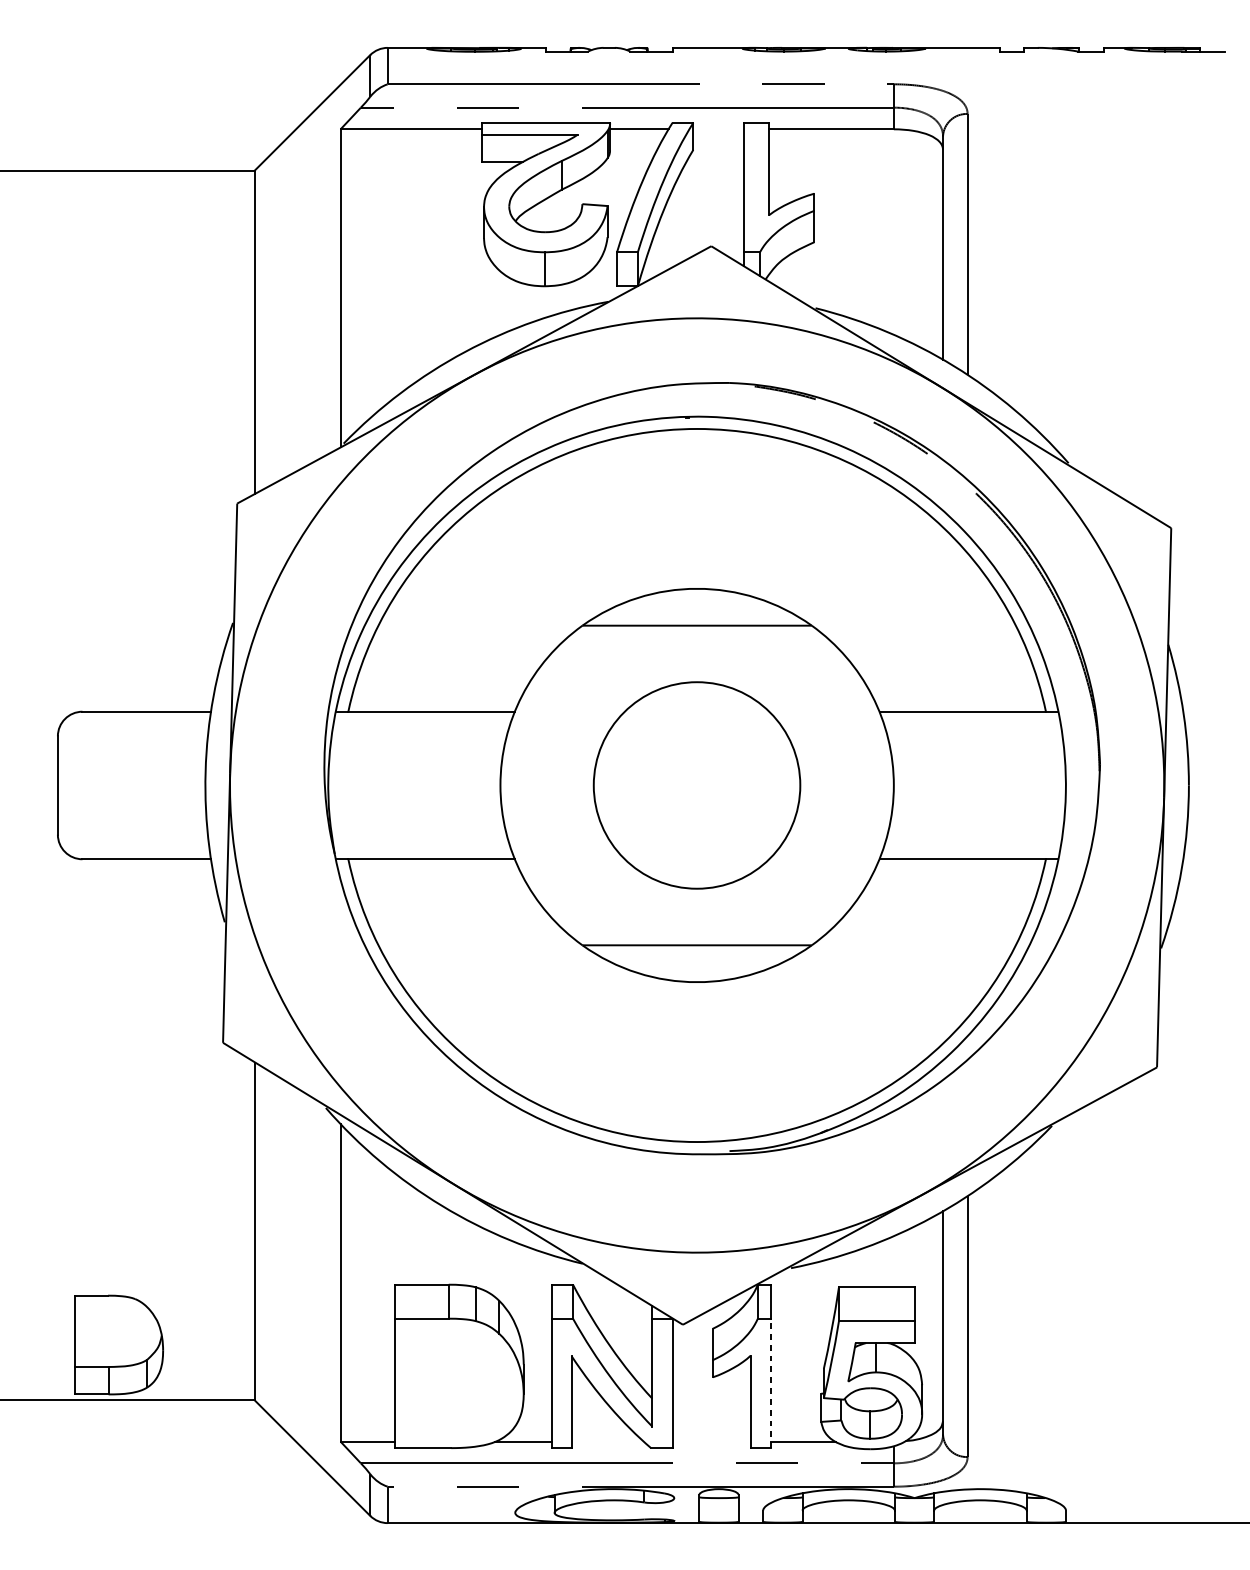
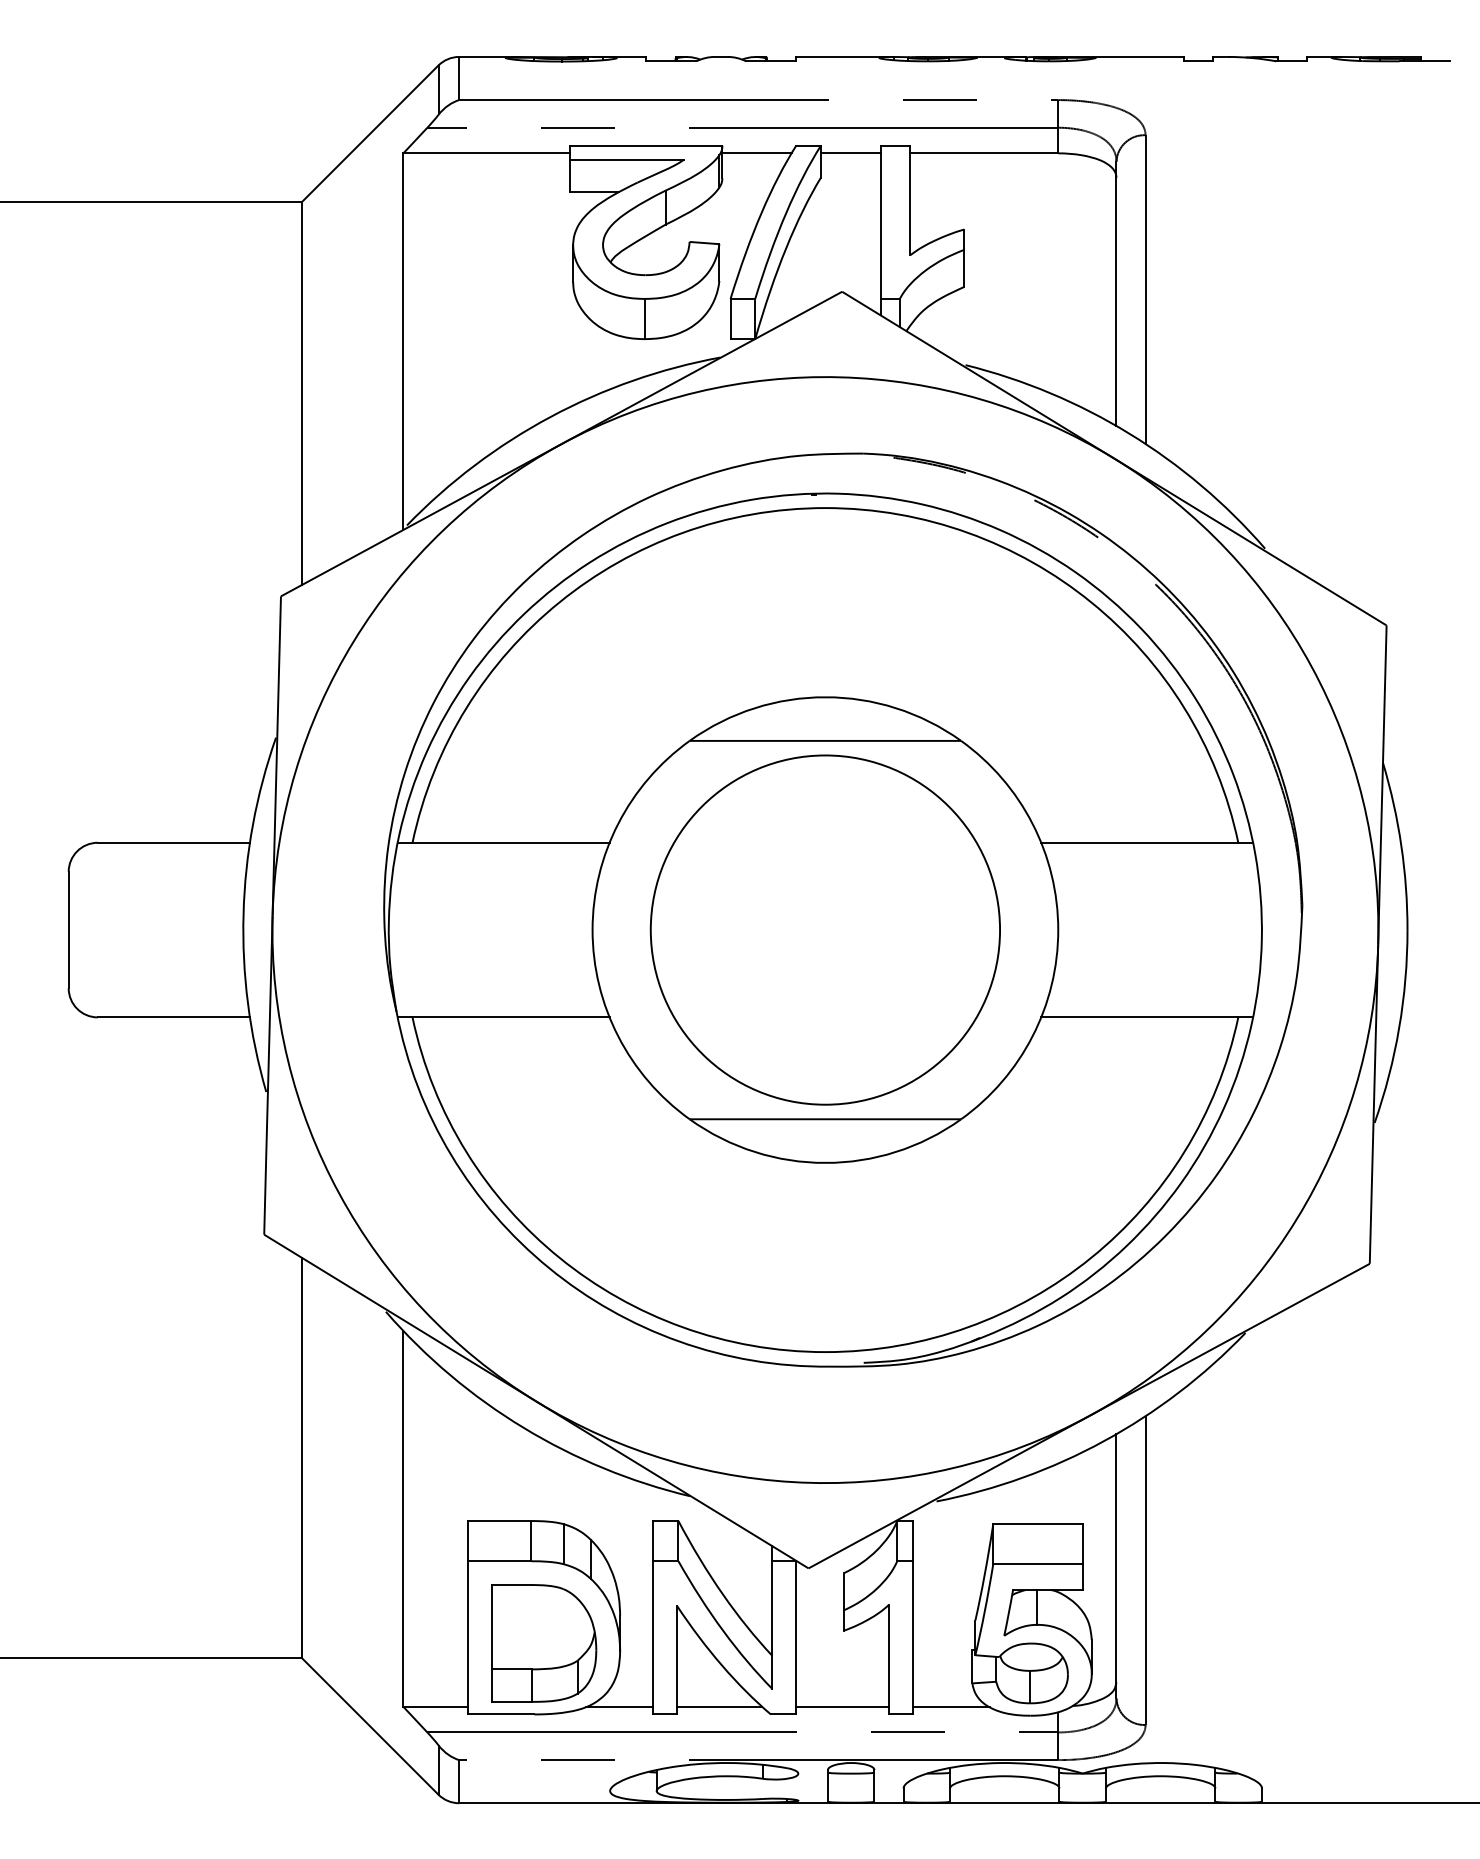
line: (718, 129) -> (850, 153), added
circle: (696, 785) -> (824, 929), size x1.43
part: (119, 1345) -> (544, 1643), moved
line: (770, 1383) -> (912, 1637), dashed -> solid
line: (607, 1441) -> (719, 1706), added
line: (711, 1441) -> (842, 1706), added

